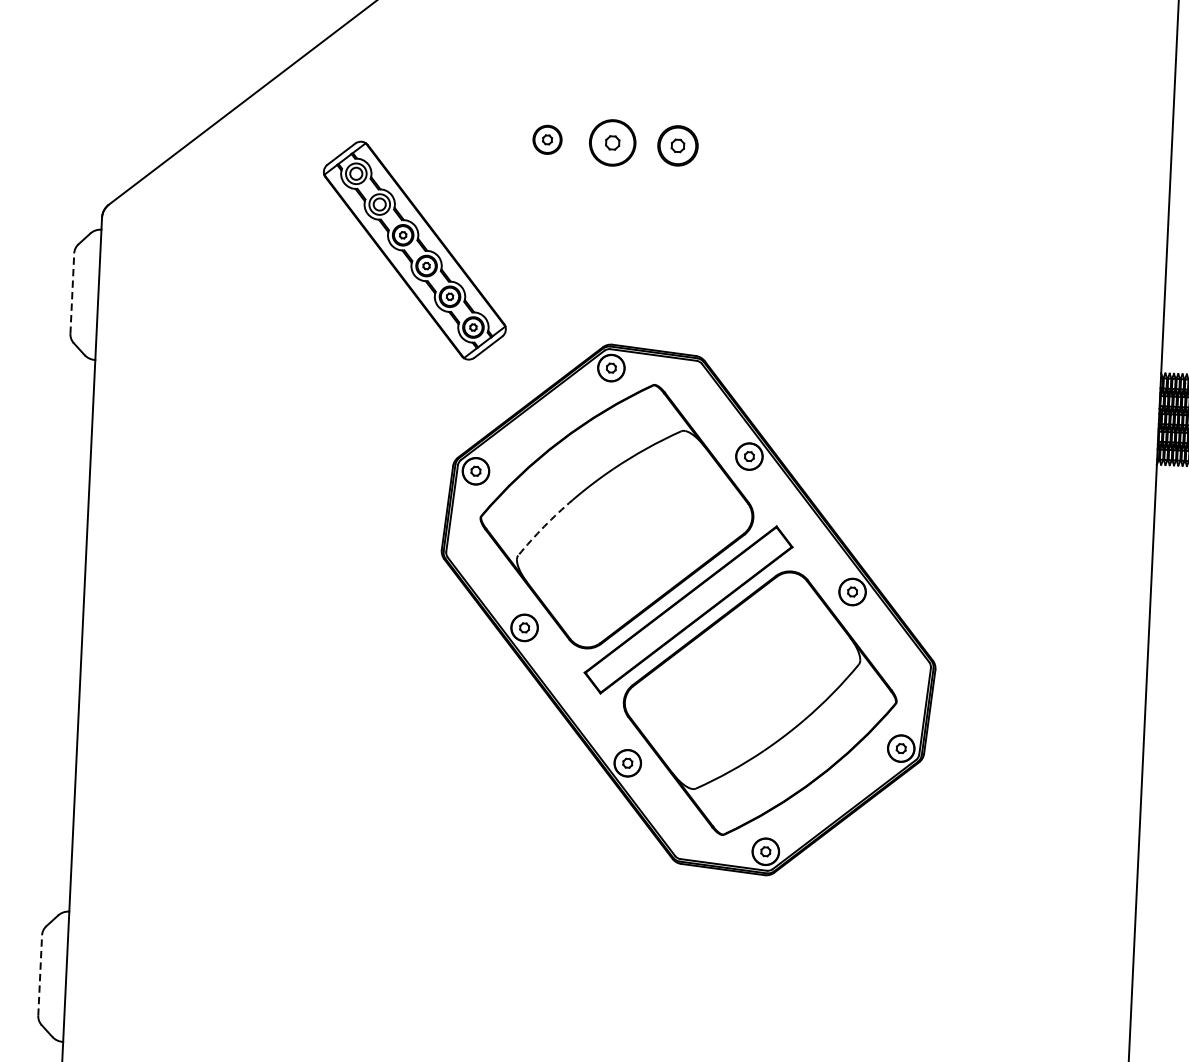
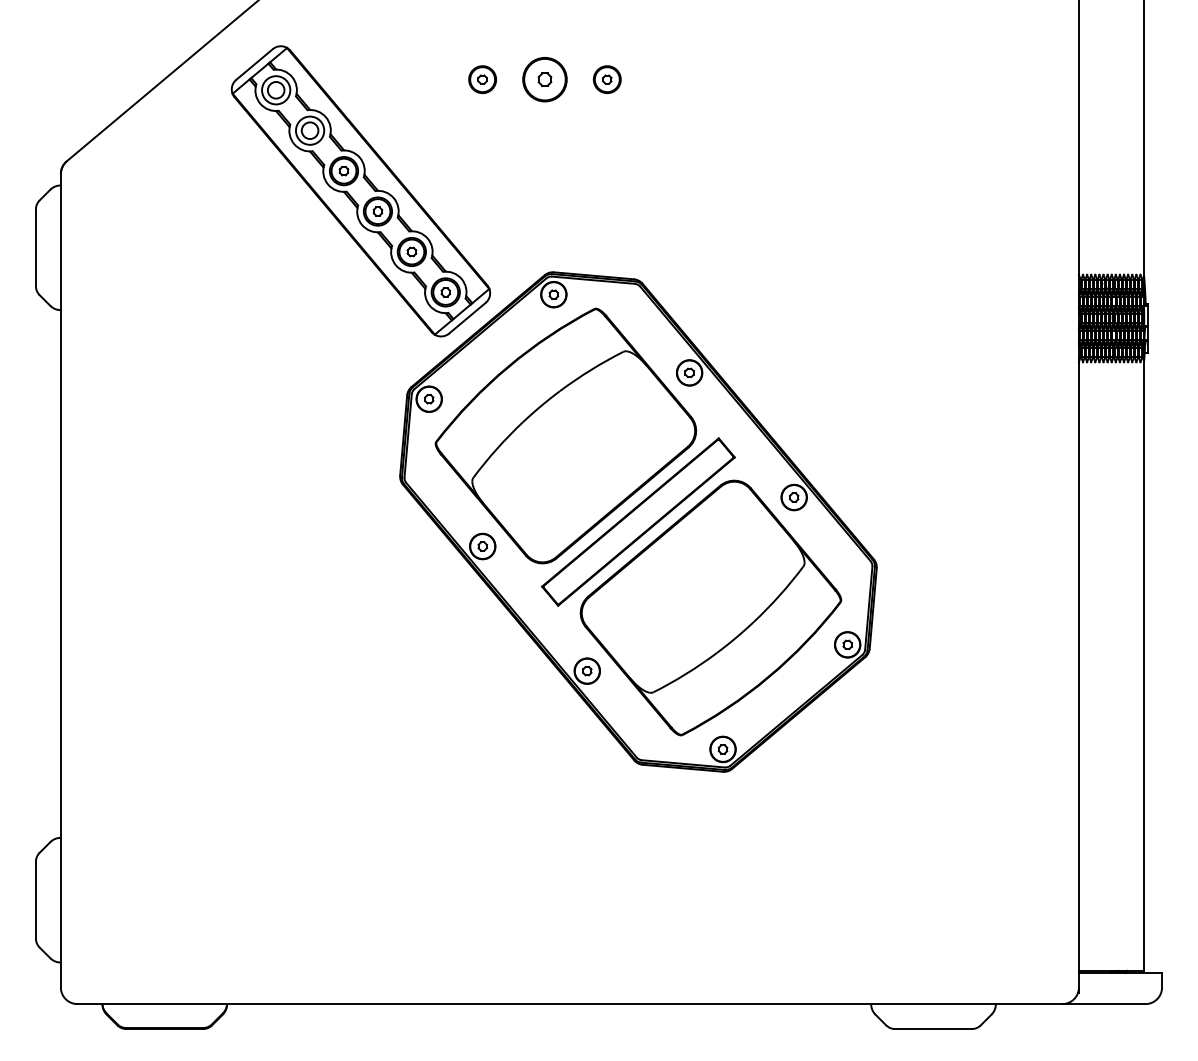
part: (677, 145) -> (606, 79), size x0.71
part: (414, 250) -> (360, 191), size x1.43
line: (71, 293) -> (35, 247), dashed -> solid
arc: (543, 526) -> (496, 448), dashed -> solid
line: (39, 974) -> (35, 899), dashed -> solid

